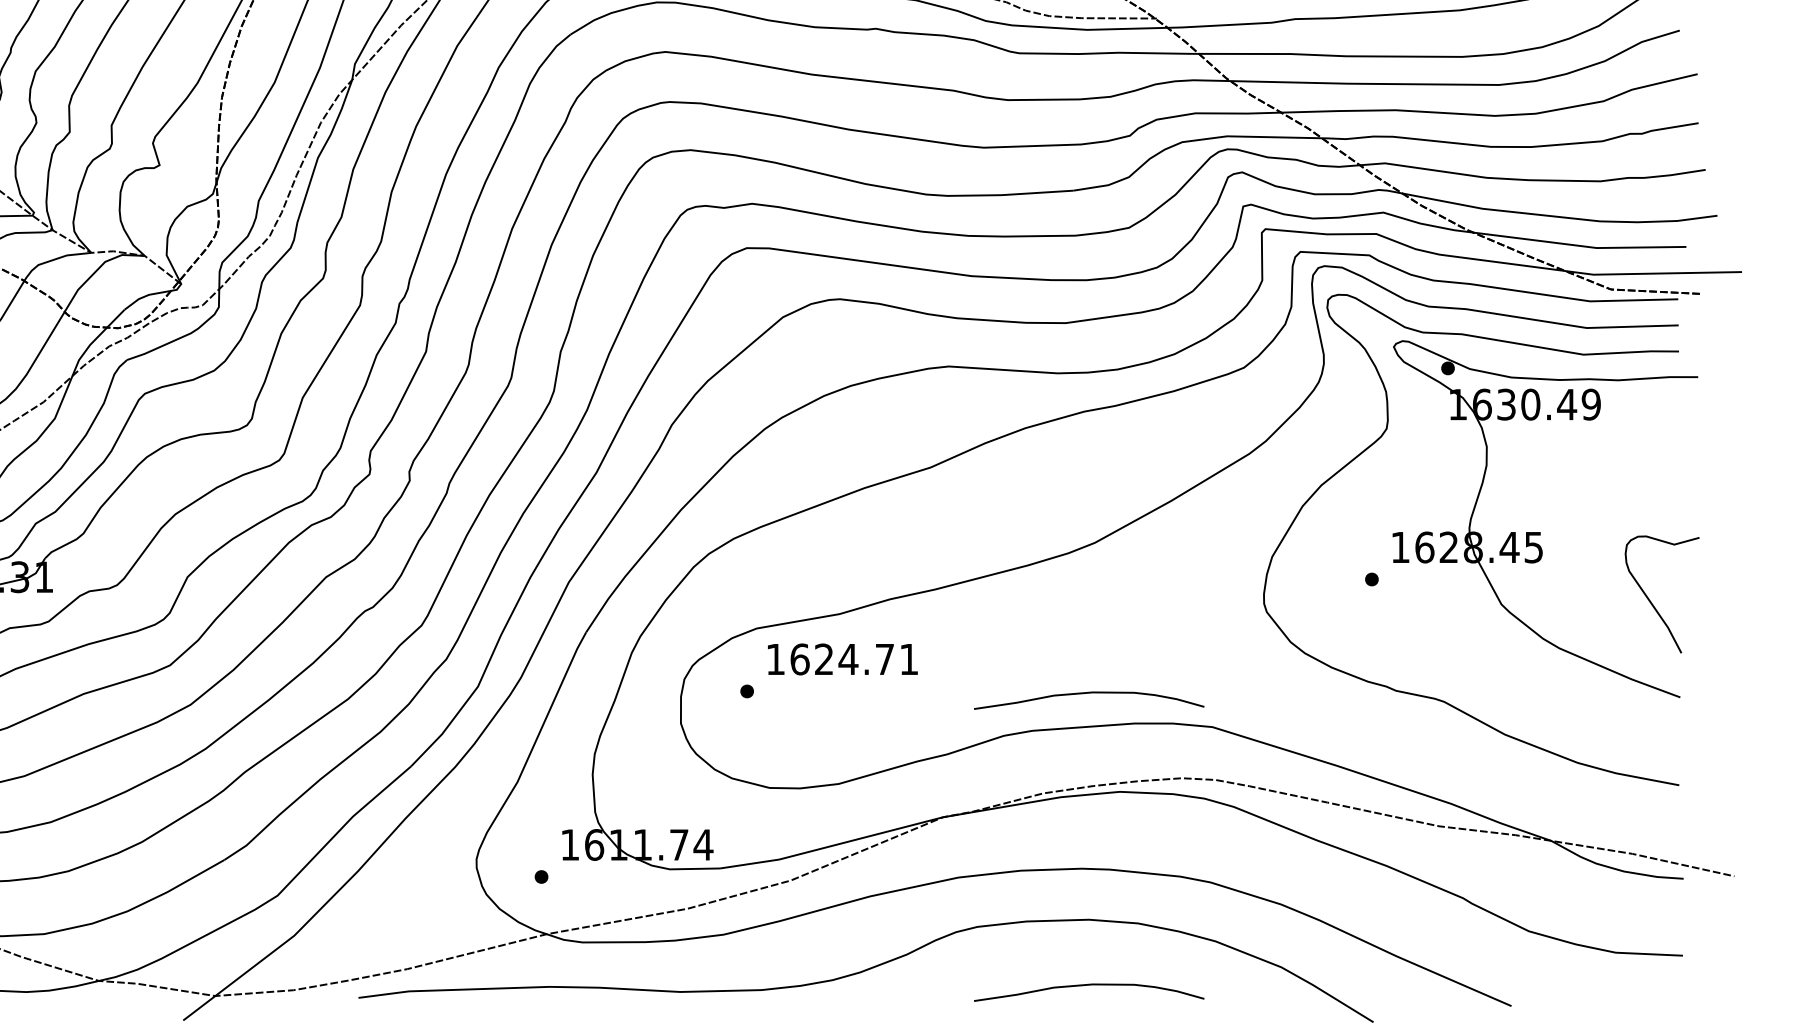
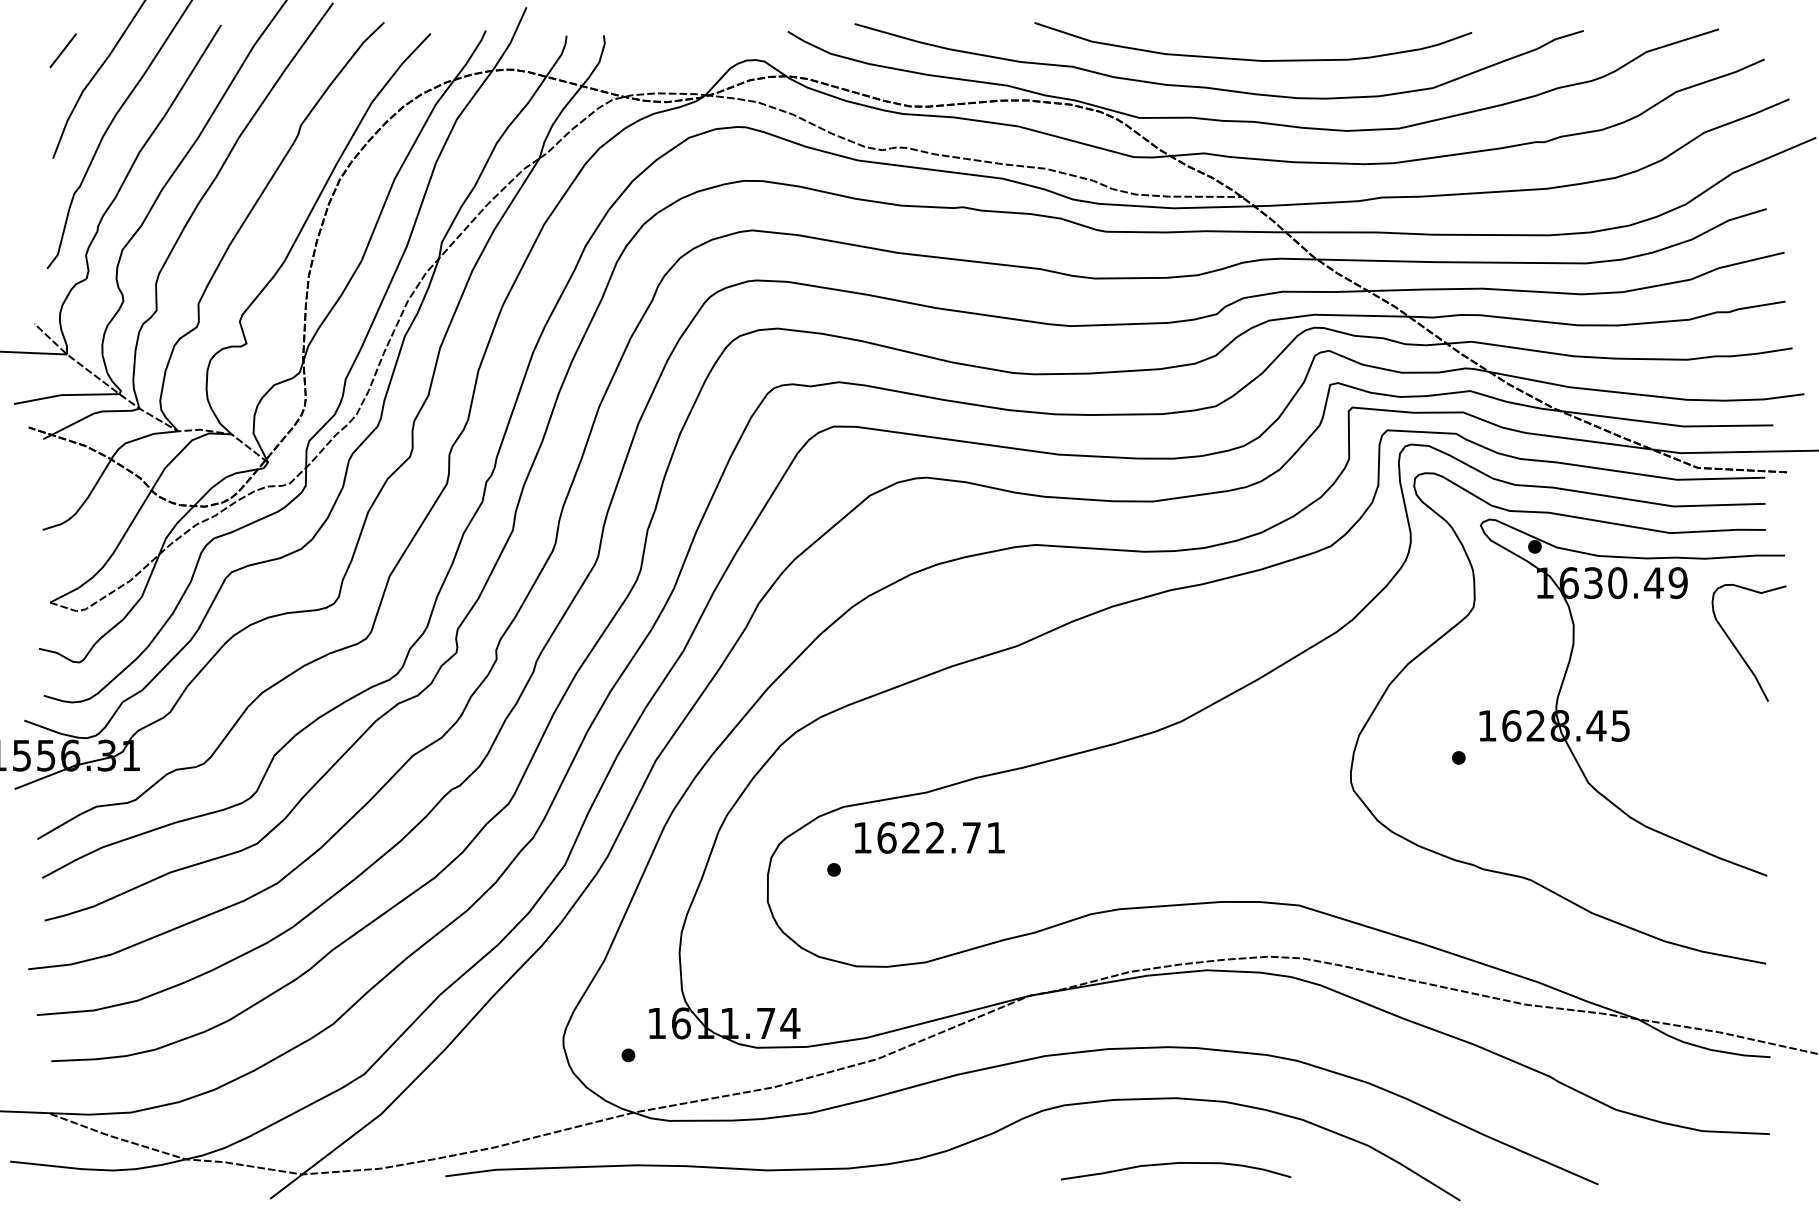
curve: (1650, 600) -> (1737, 648), moved
text: (848, 659) -> (935, 837), 1624.71 -> 1622.71
curve: (1088, 694) -> (1175, 872), removed

